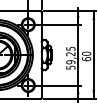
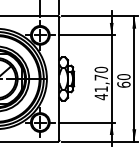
text: (70, 57) -> (100, 82), 59,25 -> 41,70

